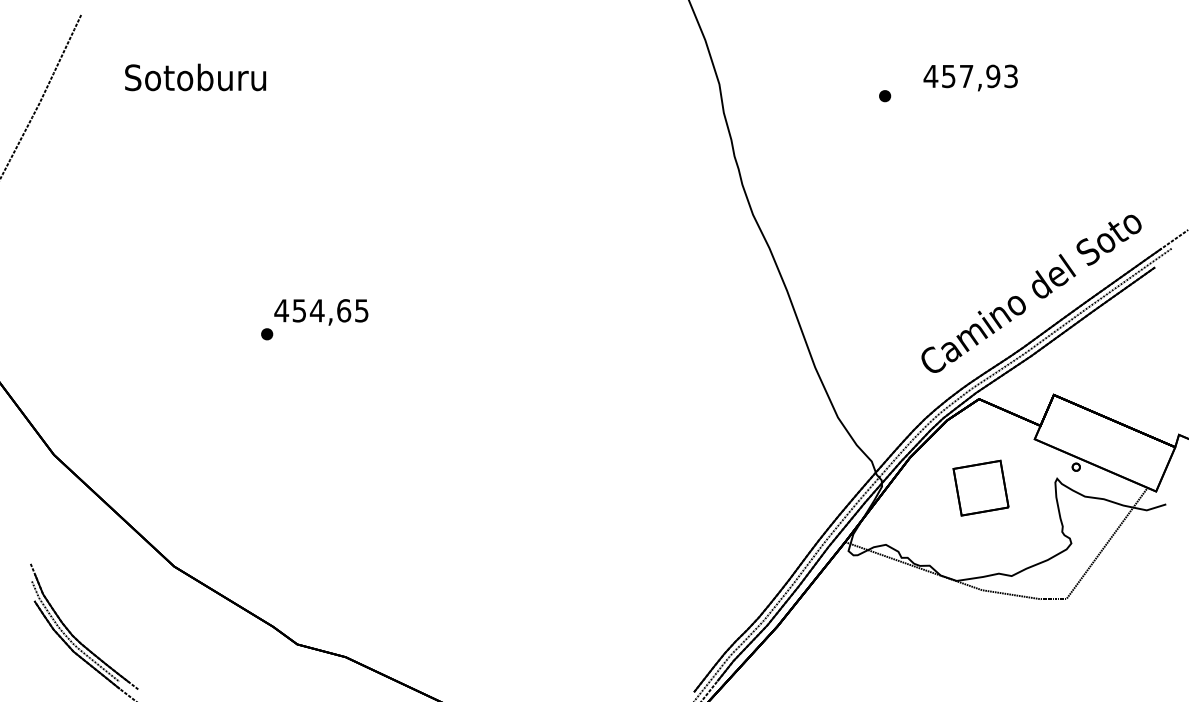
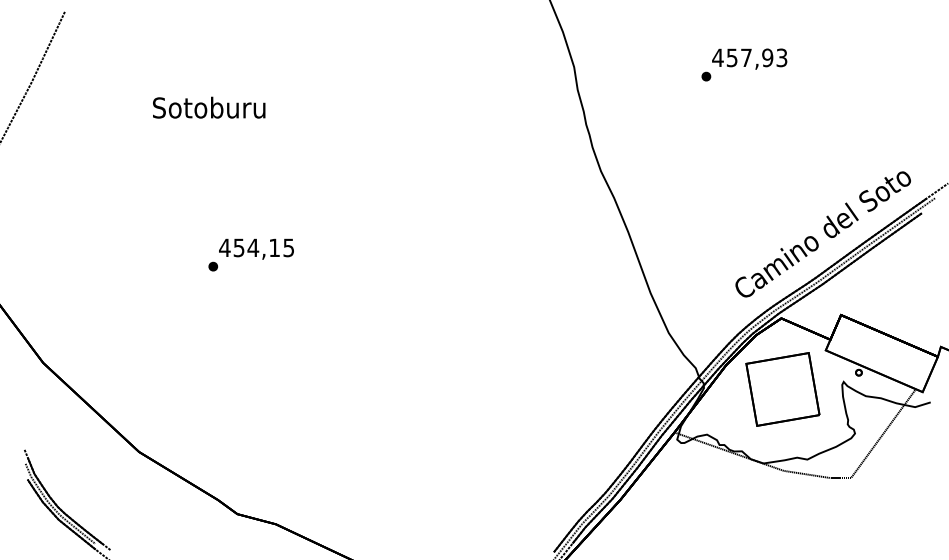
text: (195, 77) -> (209, 107), moved
text: (970, 77) -> (749, 58), moved
text: (343, 310) -> (274, 247), 454,65 -> 454,15
part: (980, 488) -> (782, 389), size x1.67

